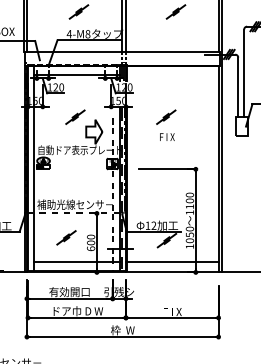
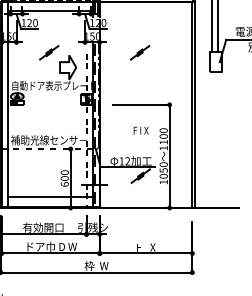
text: (167, 136) -> (141, 130), moved
part: (66, 237) -> (40, 173), removed
line: (171, 261) -> (145, 197), removed

